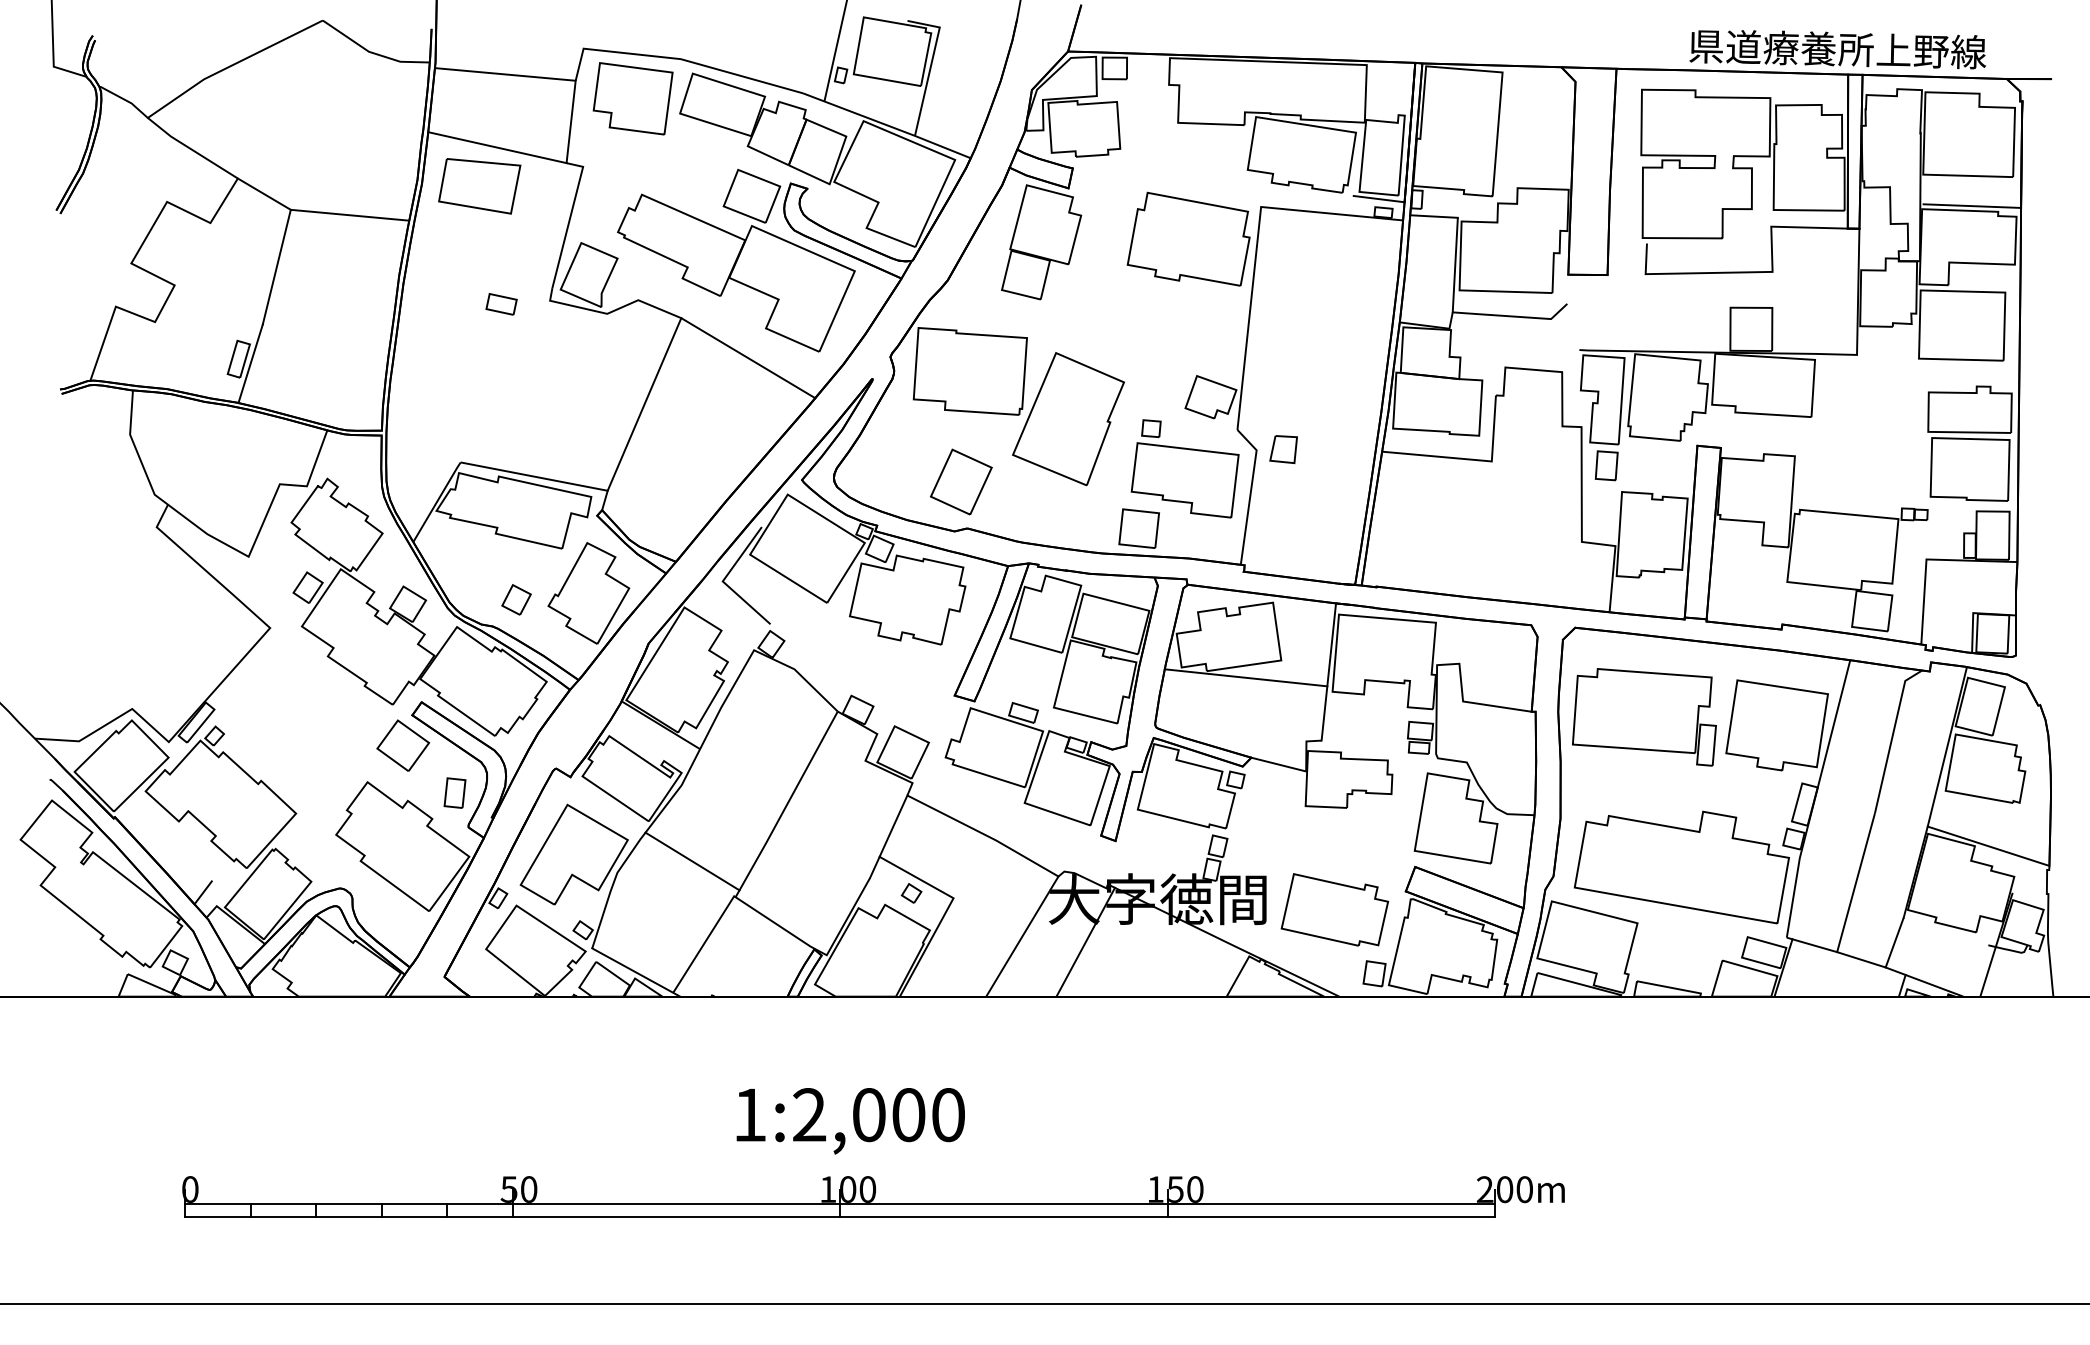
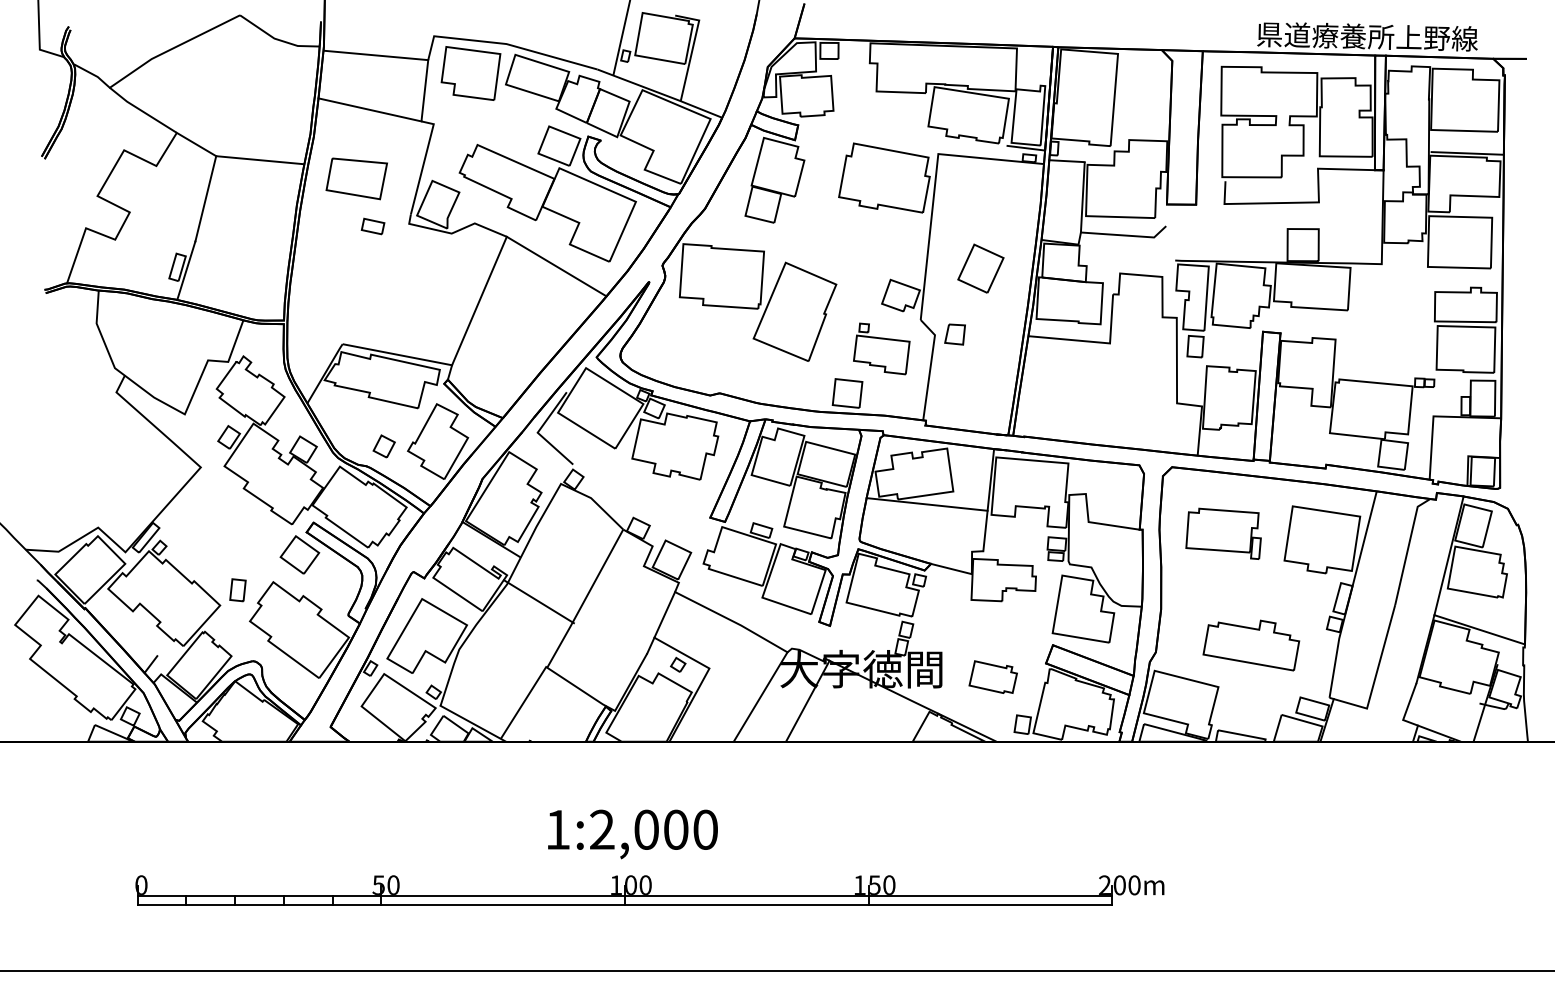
part: (479, 186) -> (356, 179), moved
part: (1184, 468) -> (881, 348), size x0.7
part: (961, 481) -> (981, 268), moved
part: (1644, 717) -> (1223, 533), size x0.7
part: (454, 792) -> (237, 589), moved
line: (692, 861) -> (538, 601), moved
part: (1681, 867) -> (1251, 645), size x0.6
part: (1334, 909) -> (992, 676), size x0.6
line: (1861, 959) -> (1385, 714), removed

